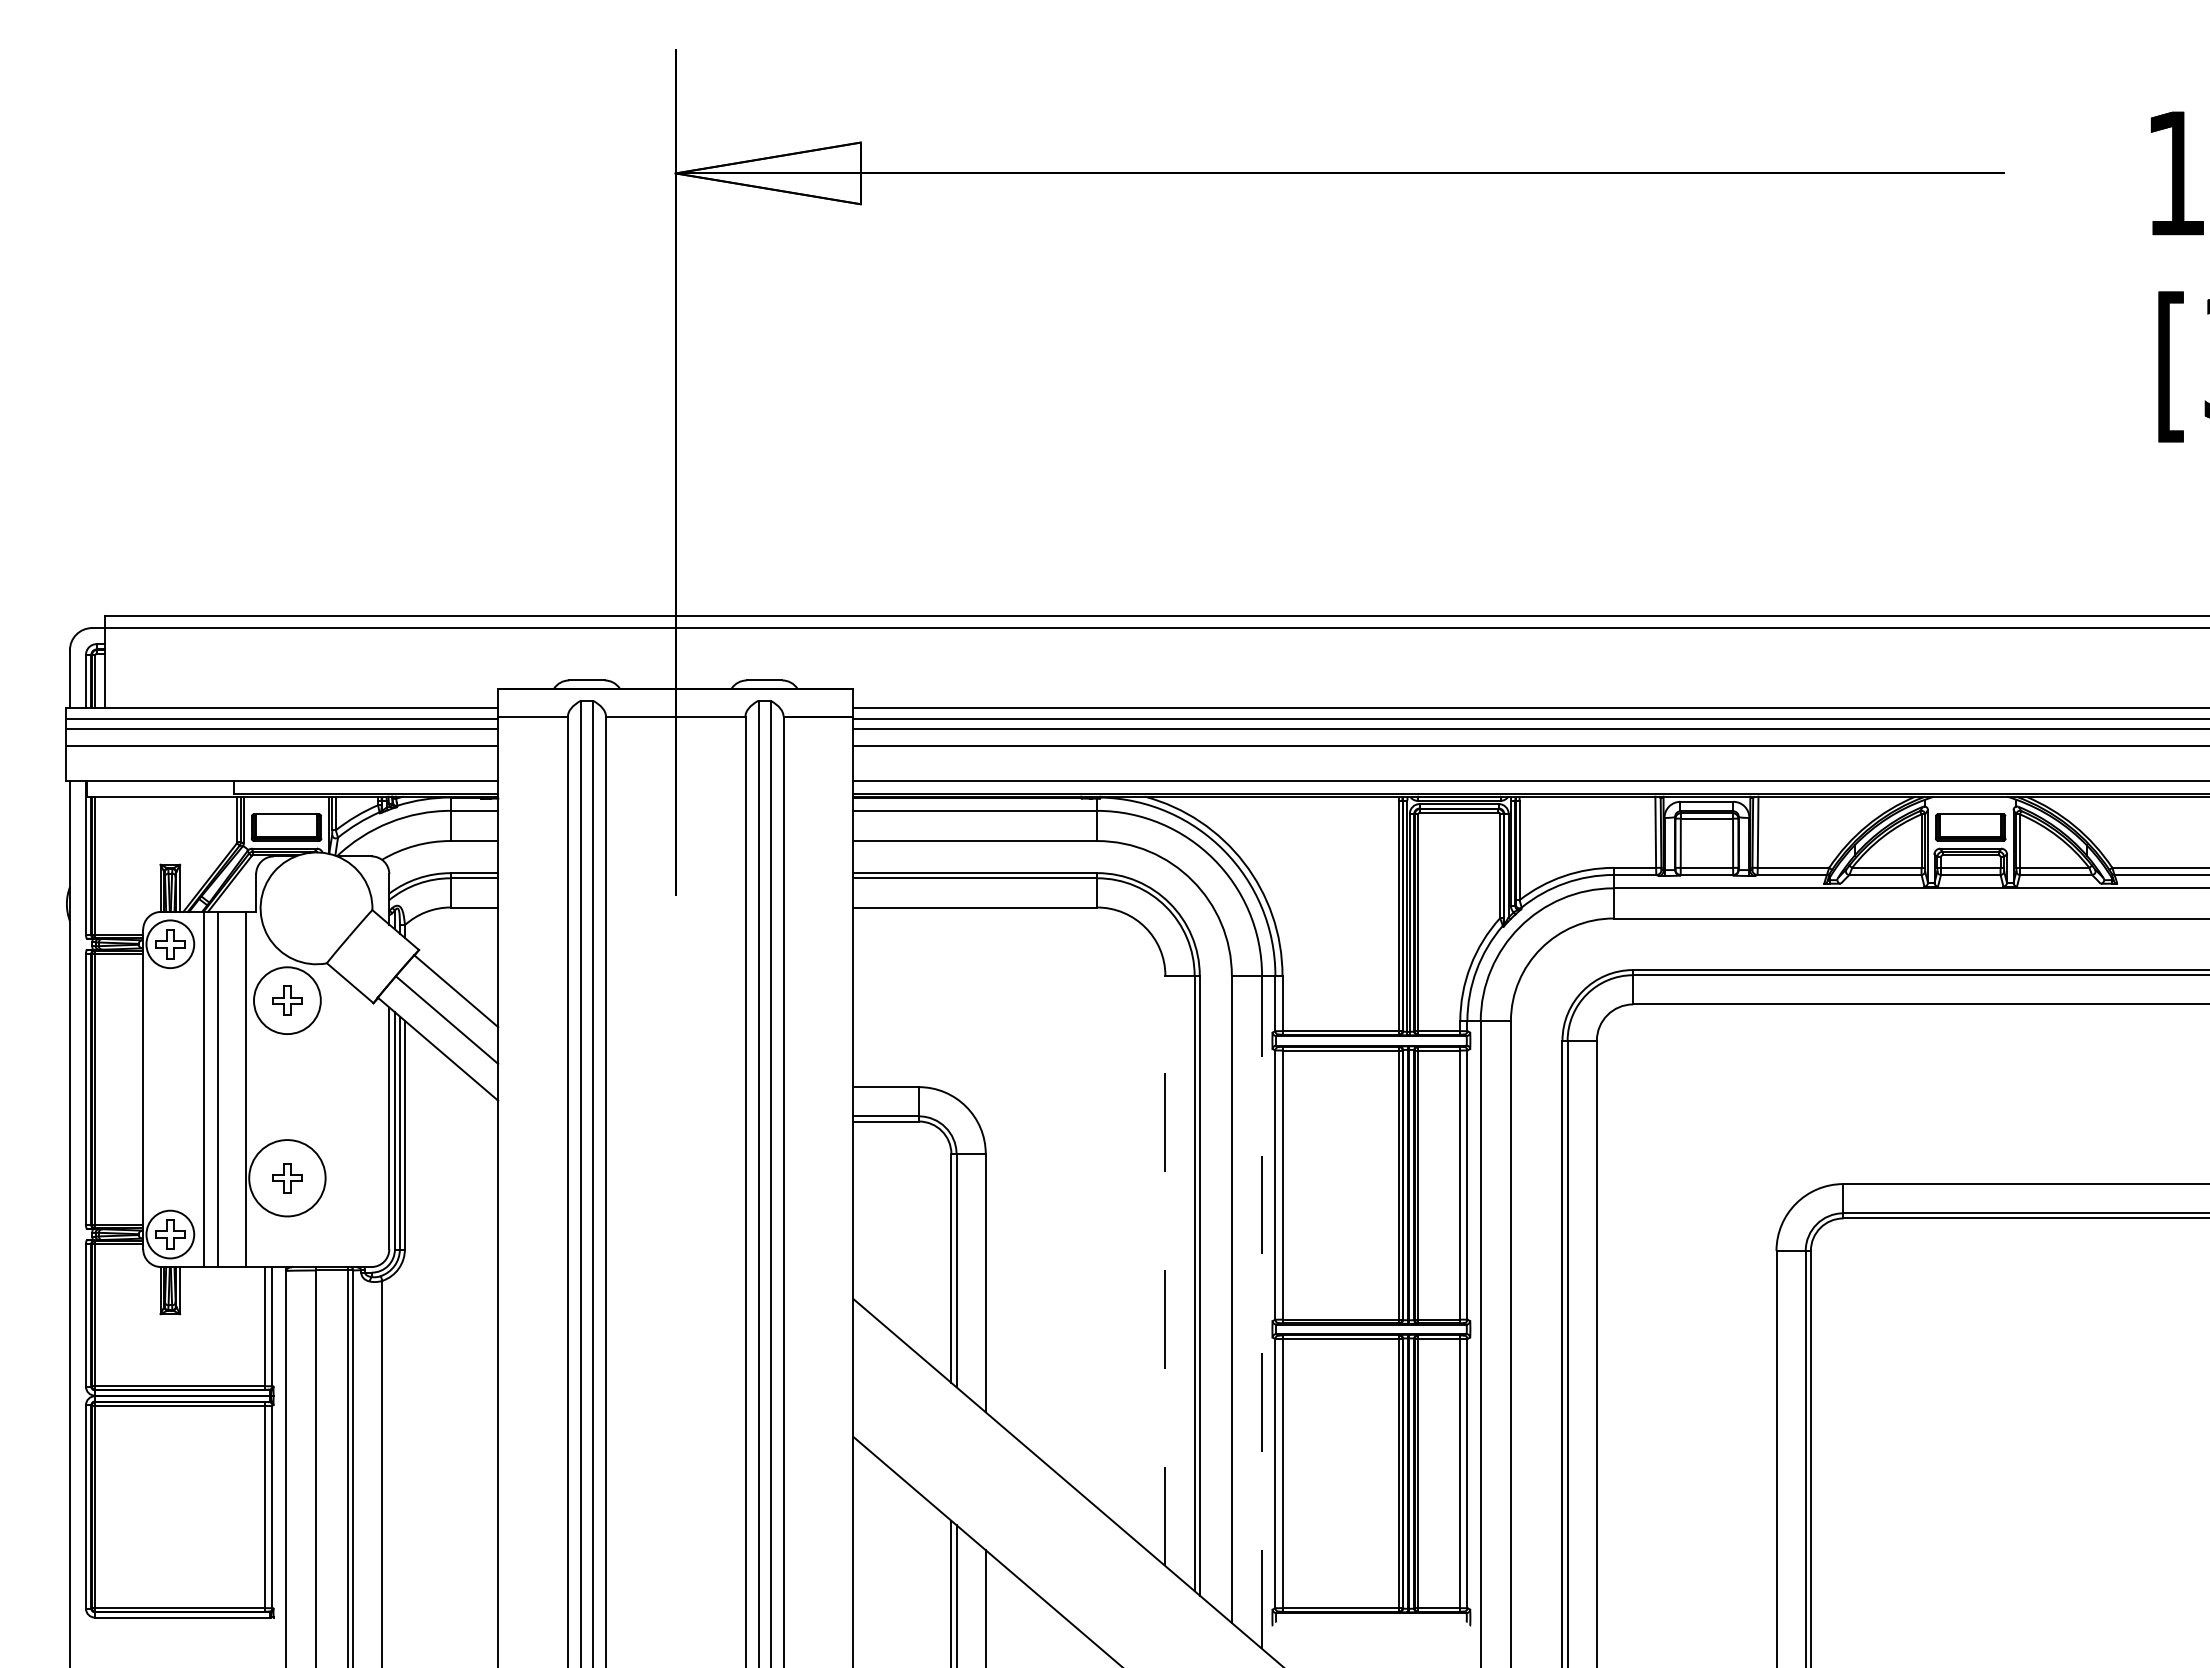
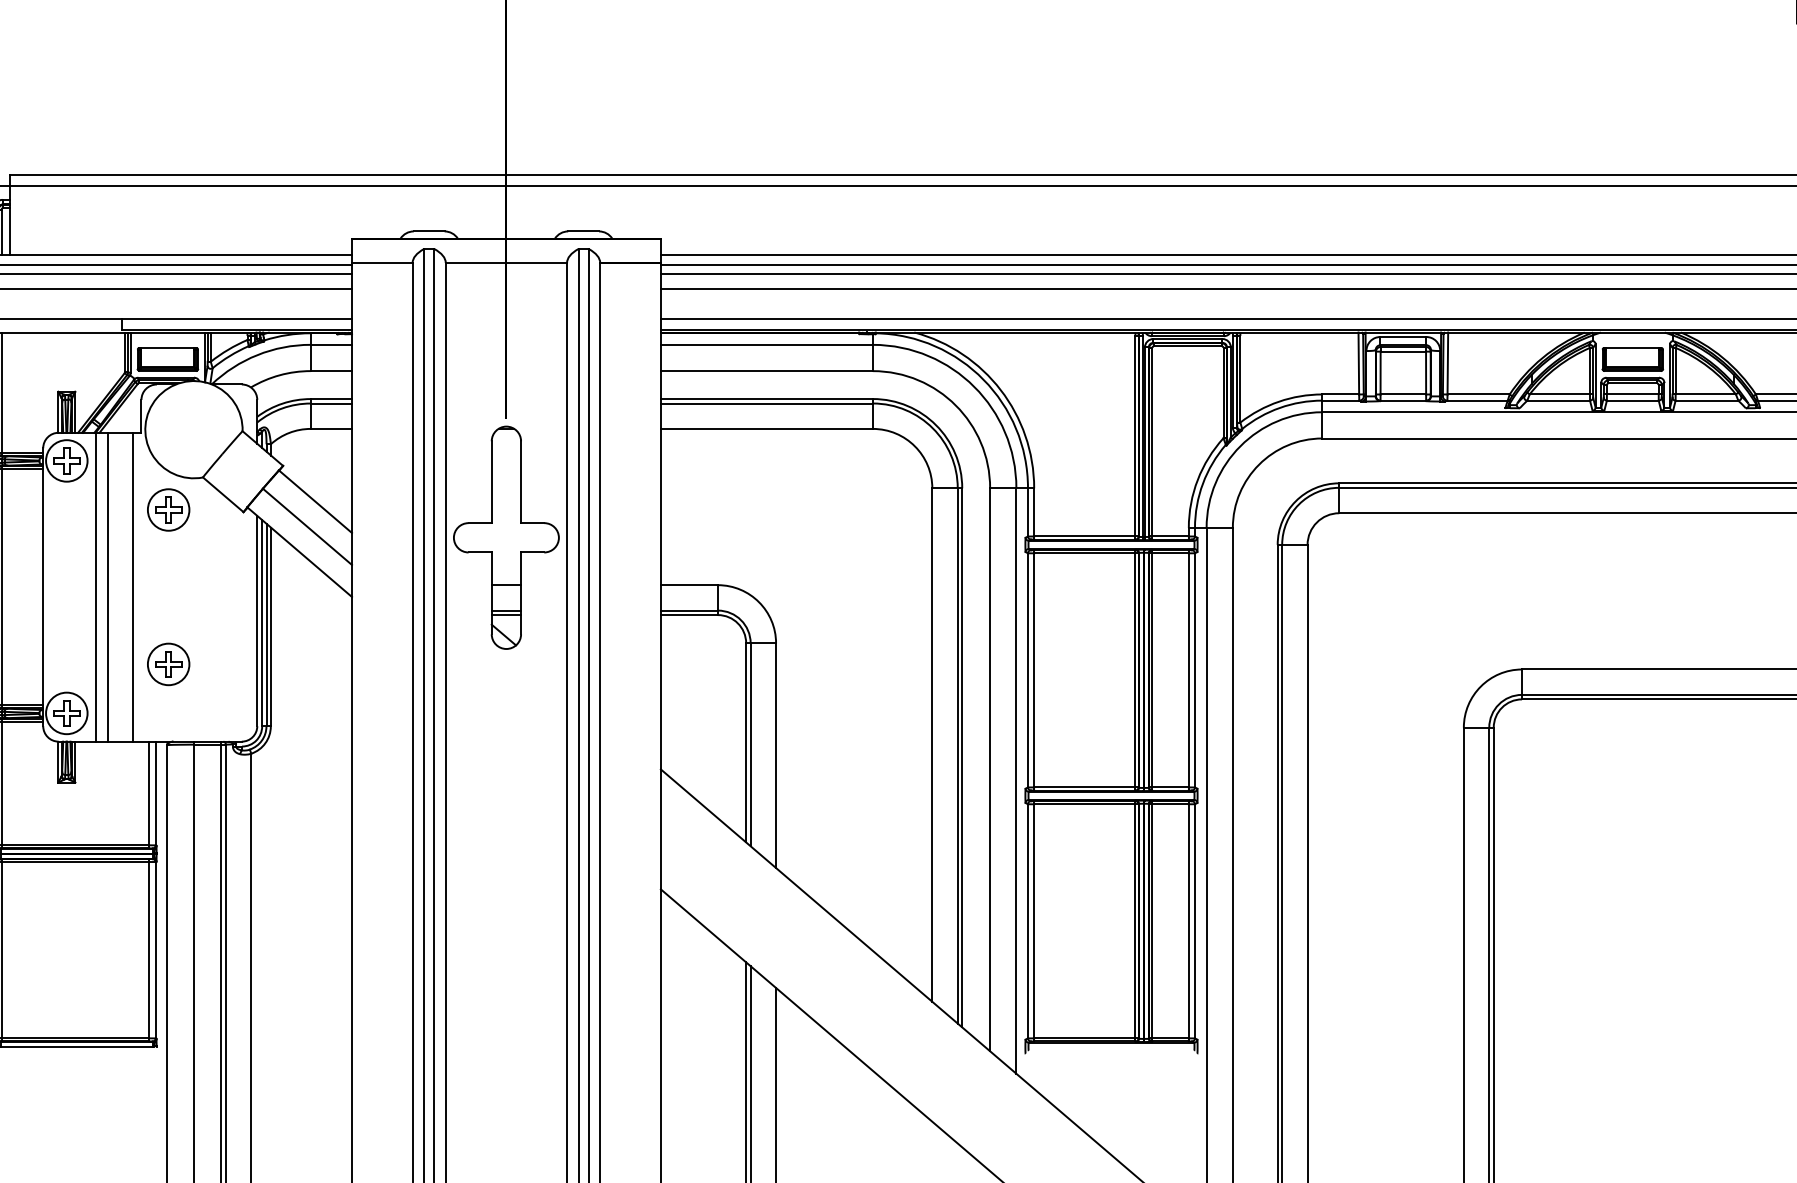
circle: (287, 1000) -> (168, 509), size x0.71
part: (675, 1032) -> (506, 537), added
circle: (287, 1178) -> (168, 664), size x0.62
line: (1165, 1270) -> (932, 744), dashed -> solid
line: (1262, 1312) -> (1016, 781), dashed -> solid

